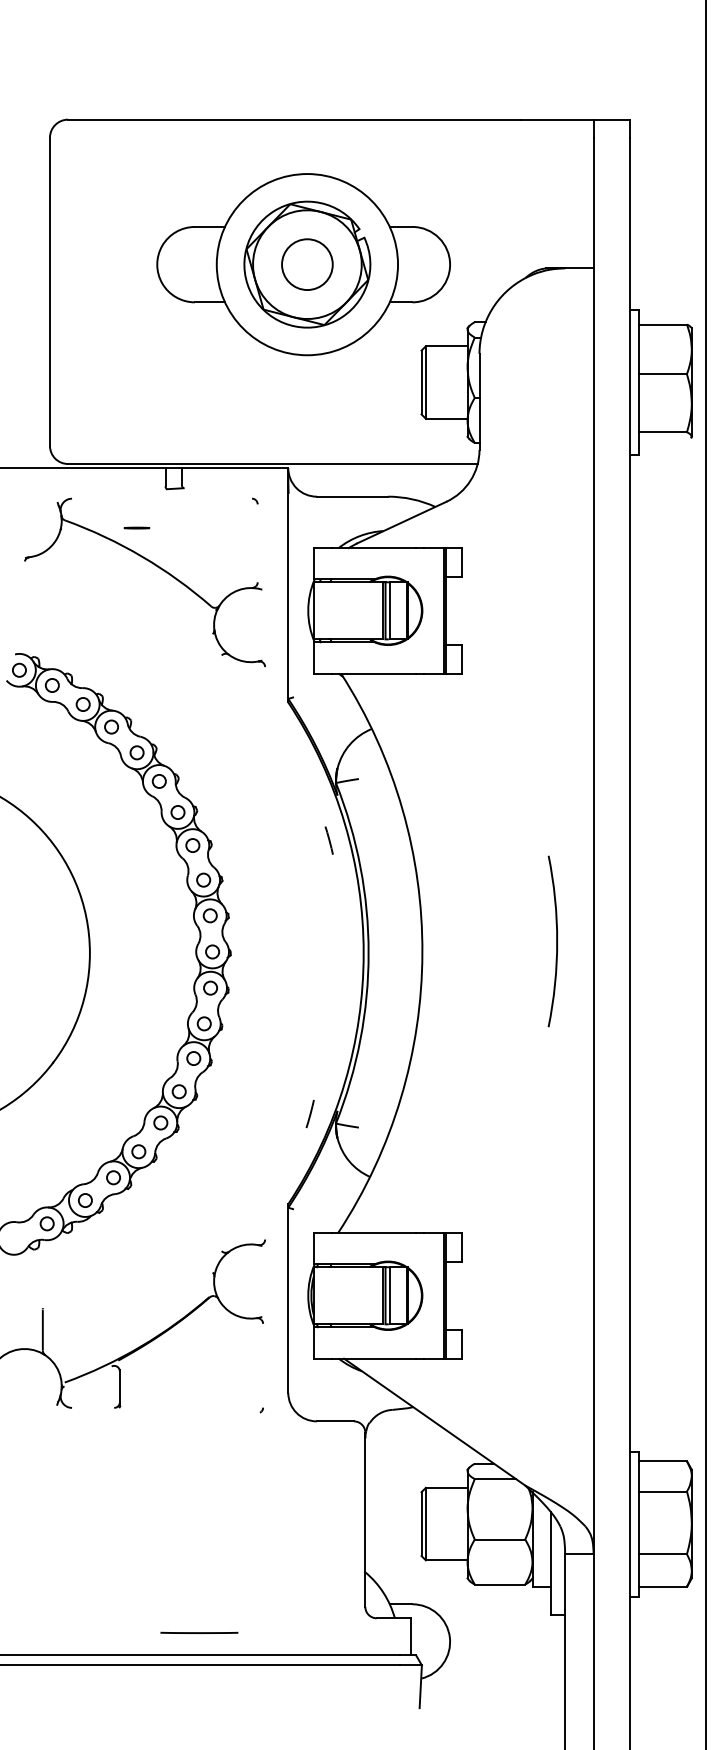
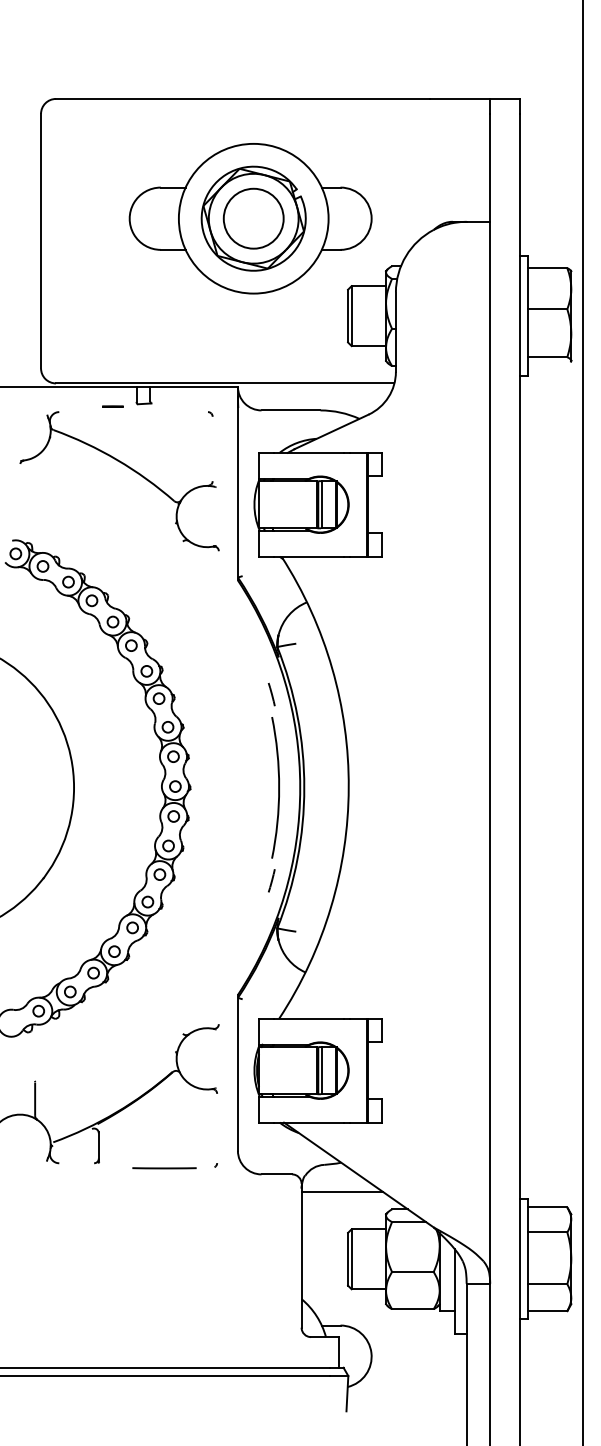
circle: (307, 264) -> (253, 218), size x1.43
line: (136, 527) -> (112, 406), moved
arc: (556, 941) -> (278, 787), moved
line: (309, 1113) -> (271, 880), moved
line: (414, 1442) -> (342, 1191), added
line: (199, 1632) -> (164, 1167), moved

